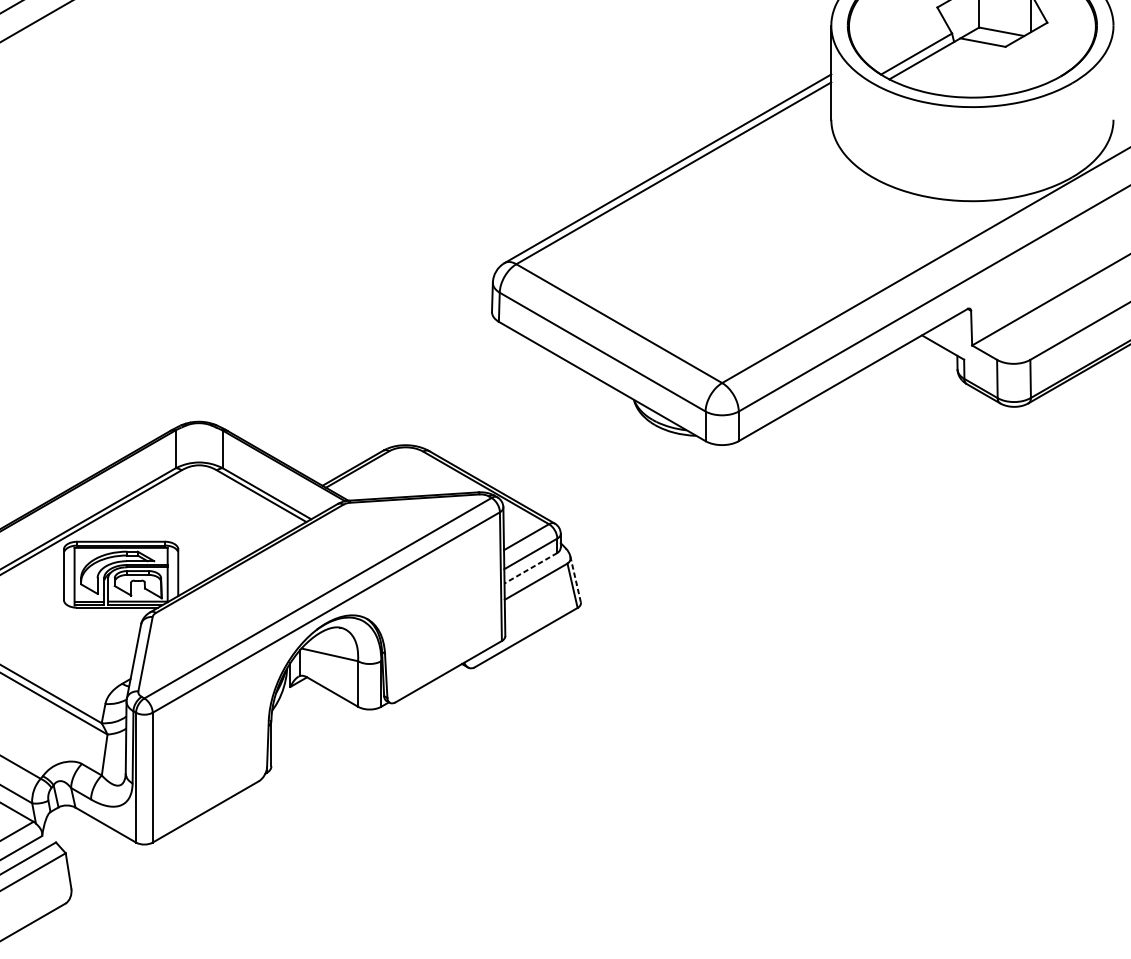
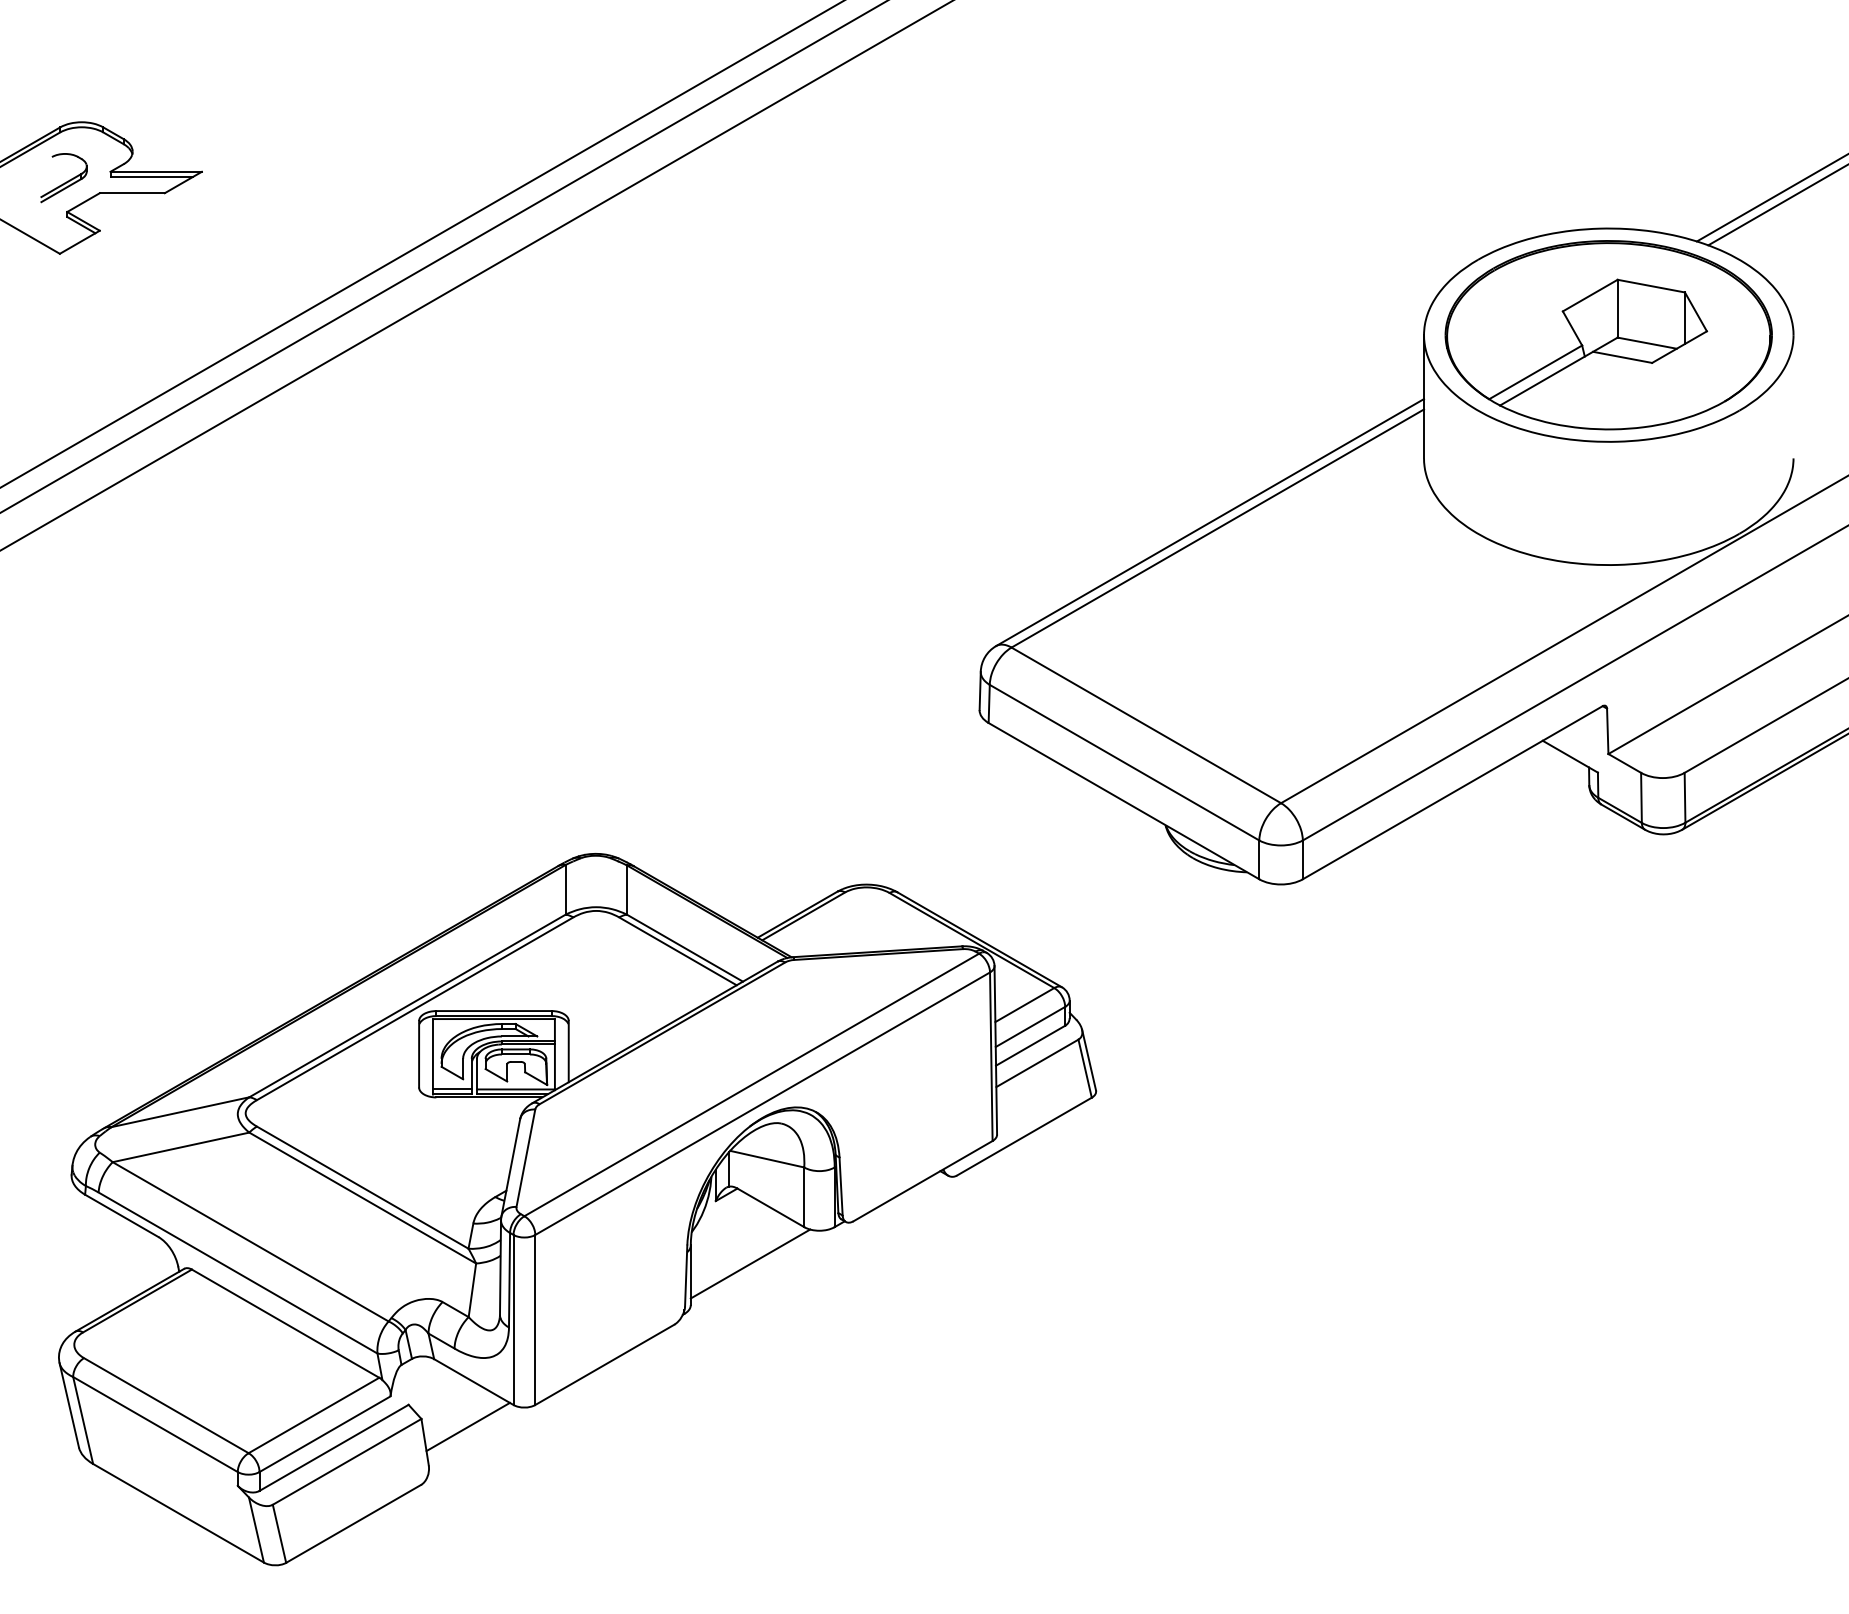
line: (530, 568) -> (1030, 1045), dashed -> solid
line: (575, 578) -> (1088, 1059), dashed -> solid
line: (317, 734) -> (750, 1263), added
line: (100, 859) -> (467, 1426), added

